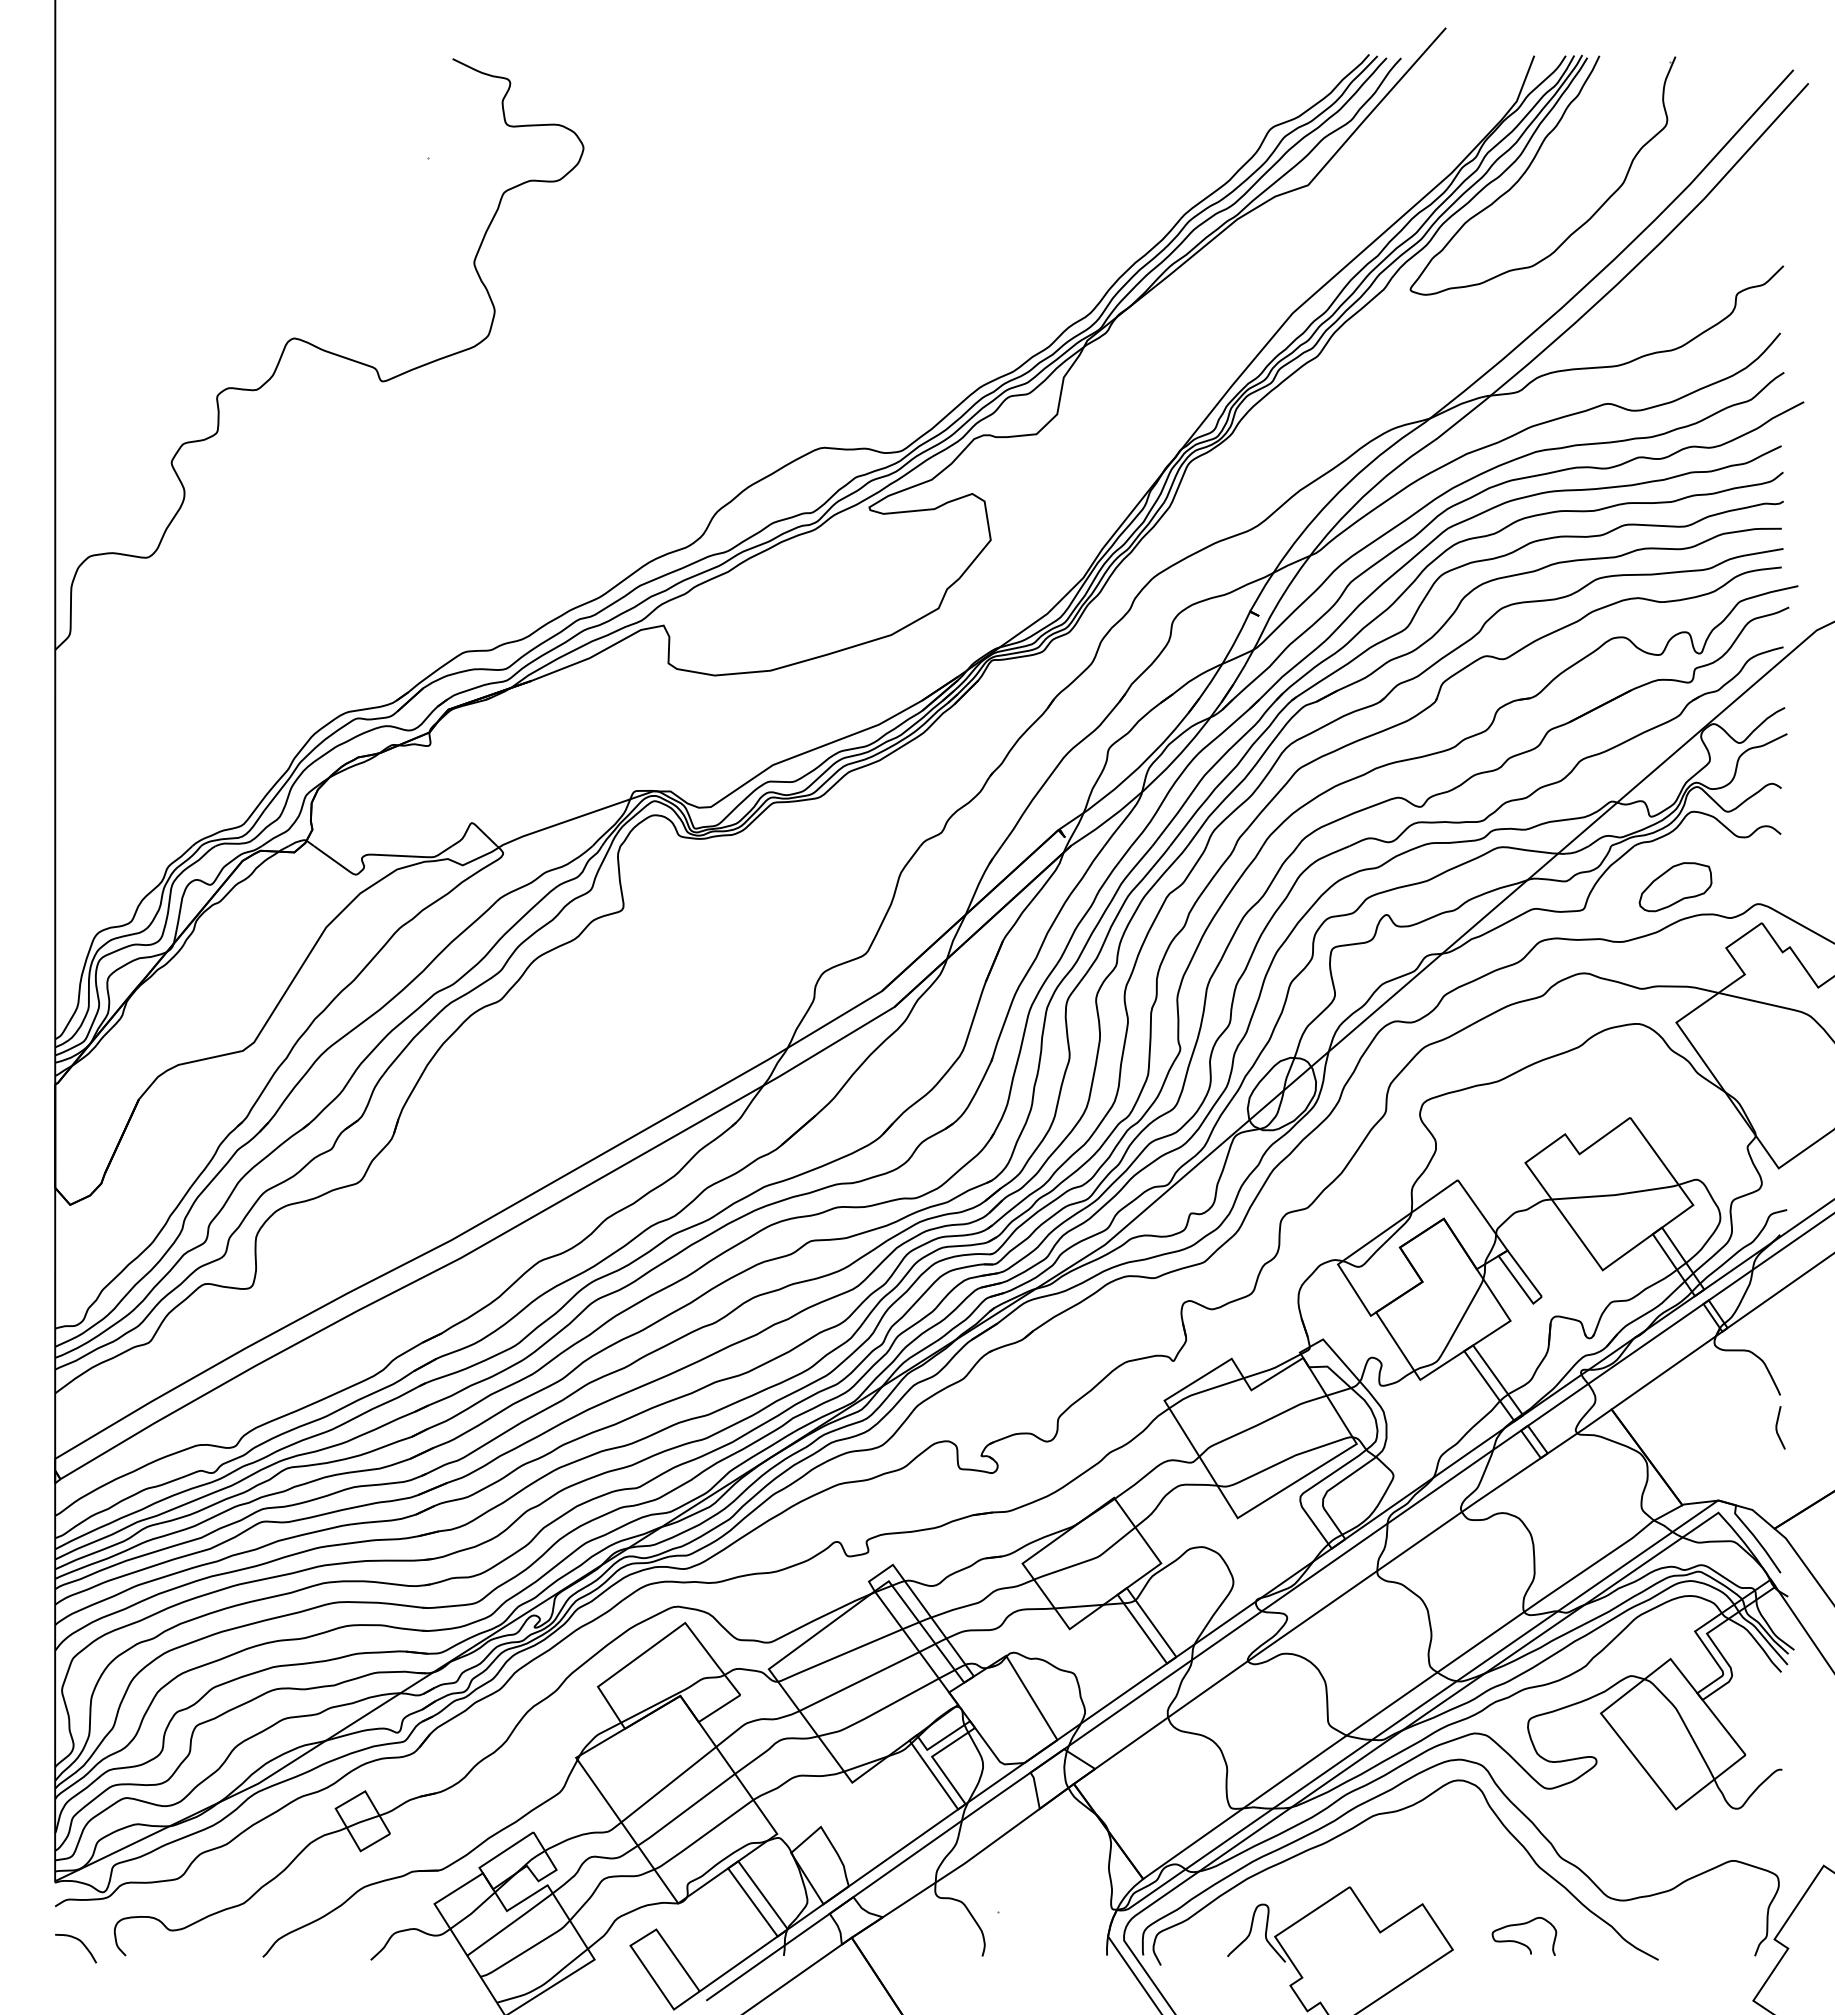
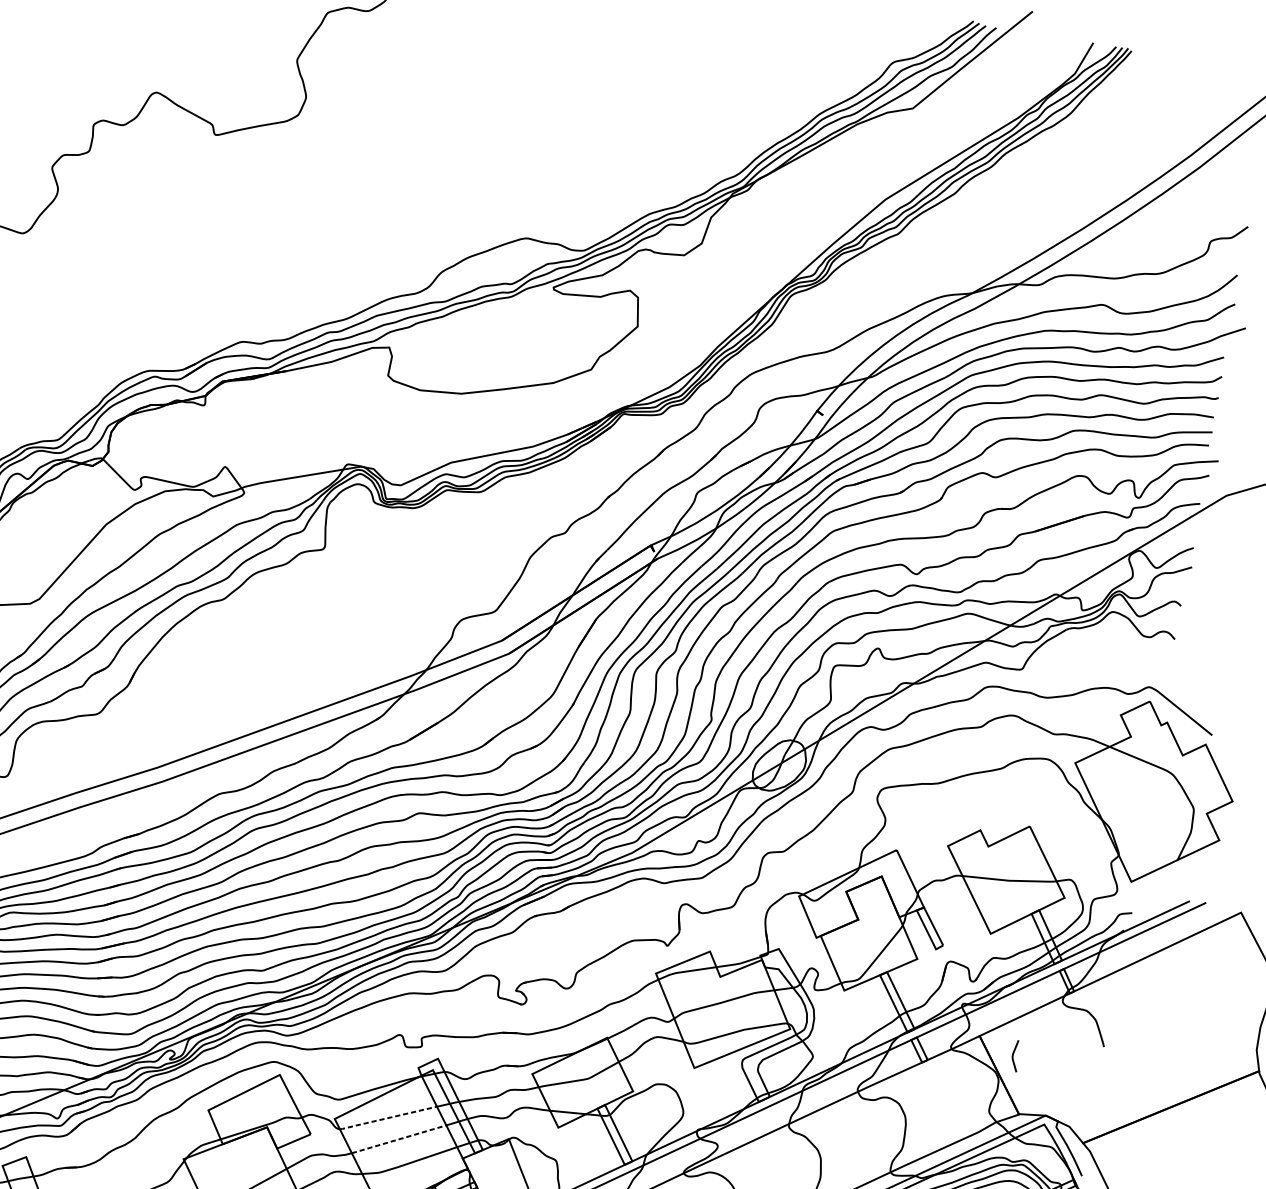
part: (1530, 166) -> (1076, 122), removed
part: (1675, 887) -> (1091, 664), removed
line: (1777, 1427) -> (1013, 1055), moved
line: (839, 1656) -> (387, 1118), solid -> dashed
line: (859, 1681) -> (399, 1139), solid -> dashed

